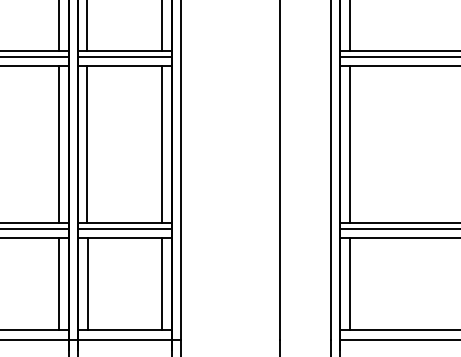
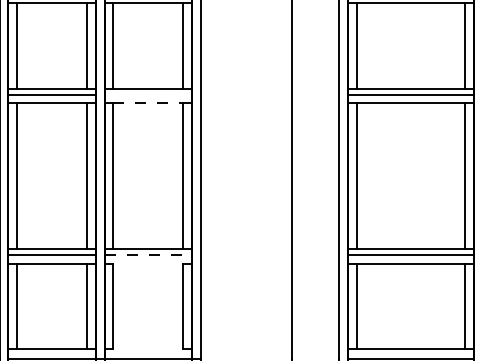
line: (124, 56) -> (147, 94), removed
line: (124, 66) -> (147, 103), solid -> dashed
line: (125, 228) -> (148, 254), solid -> dashed
line: (124, 238) -> (147, 263), removed
line: (124, 329) -> (147, 348), removed

